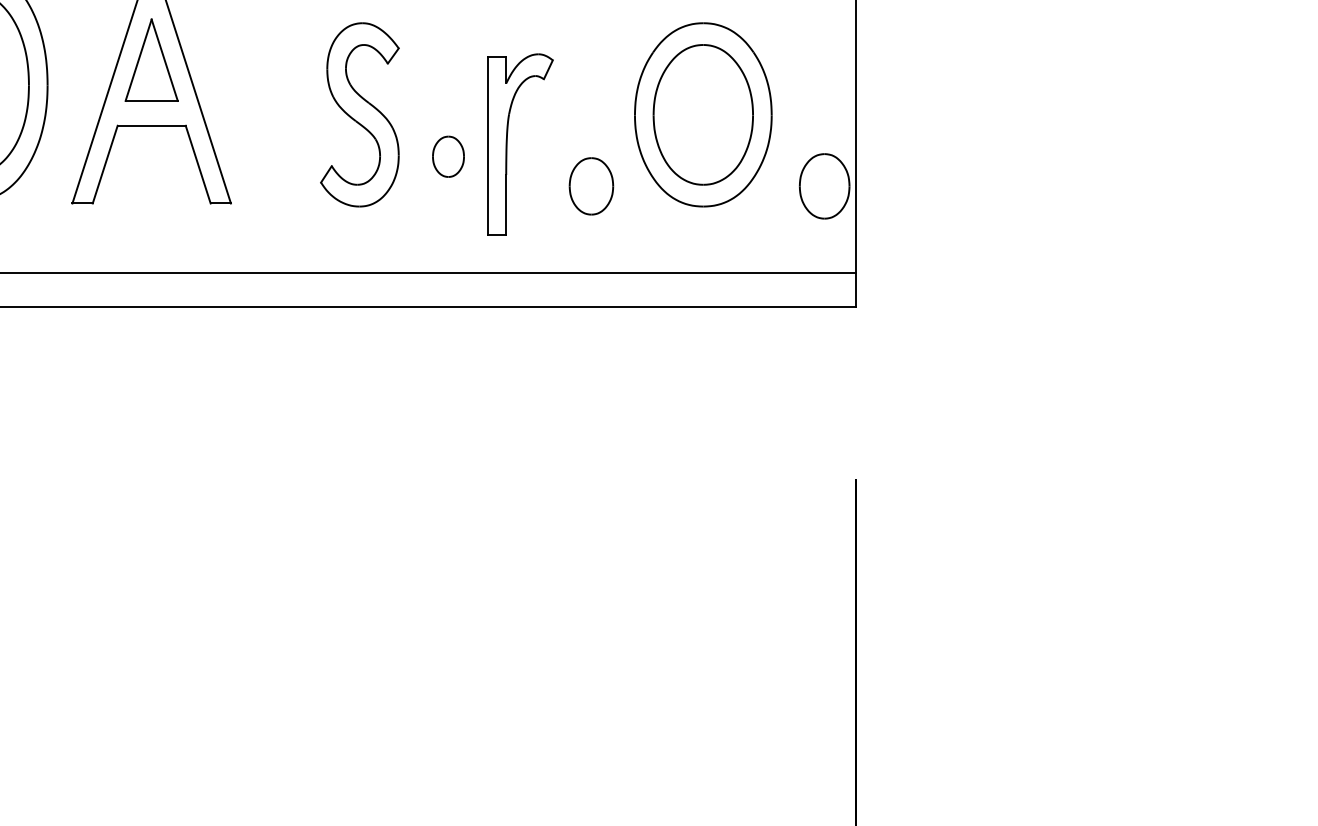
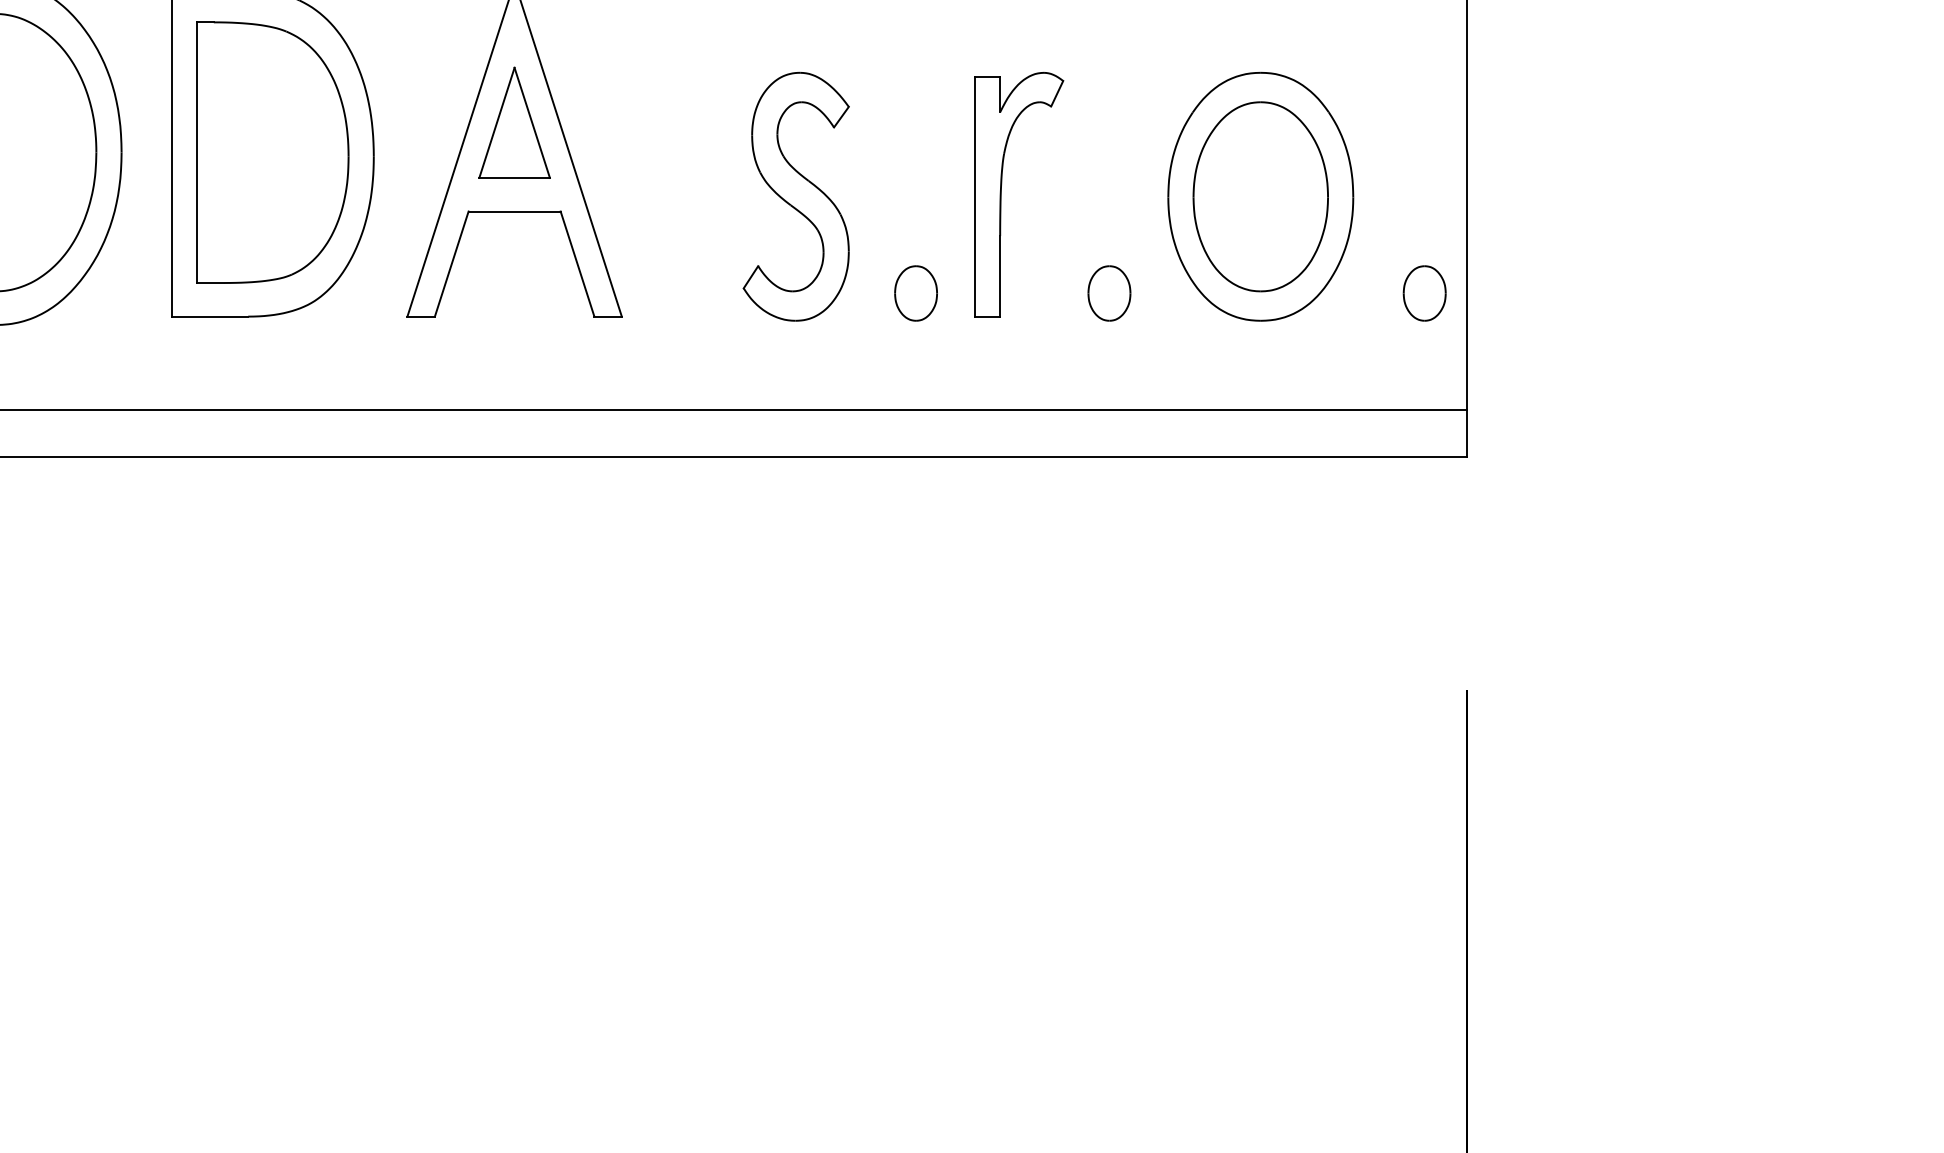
part: (507, 144) -> (1001, 194), moved
part: (448, 156) -> (915, 293), moved
part: (591, 186) -> (1109, 293), size x0.71
part: (824, 186) -> (1424, 293), size x0.62

